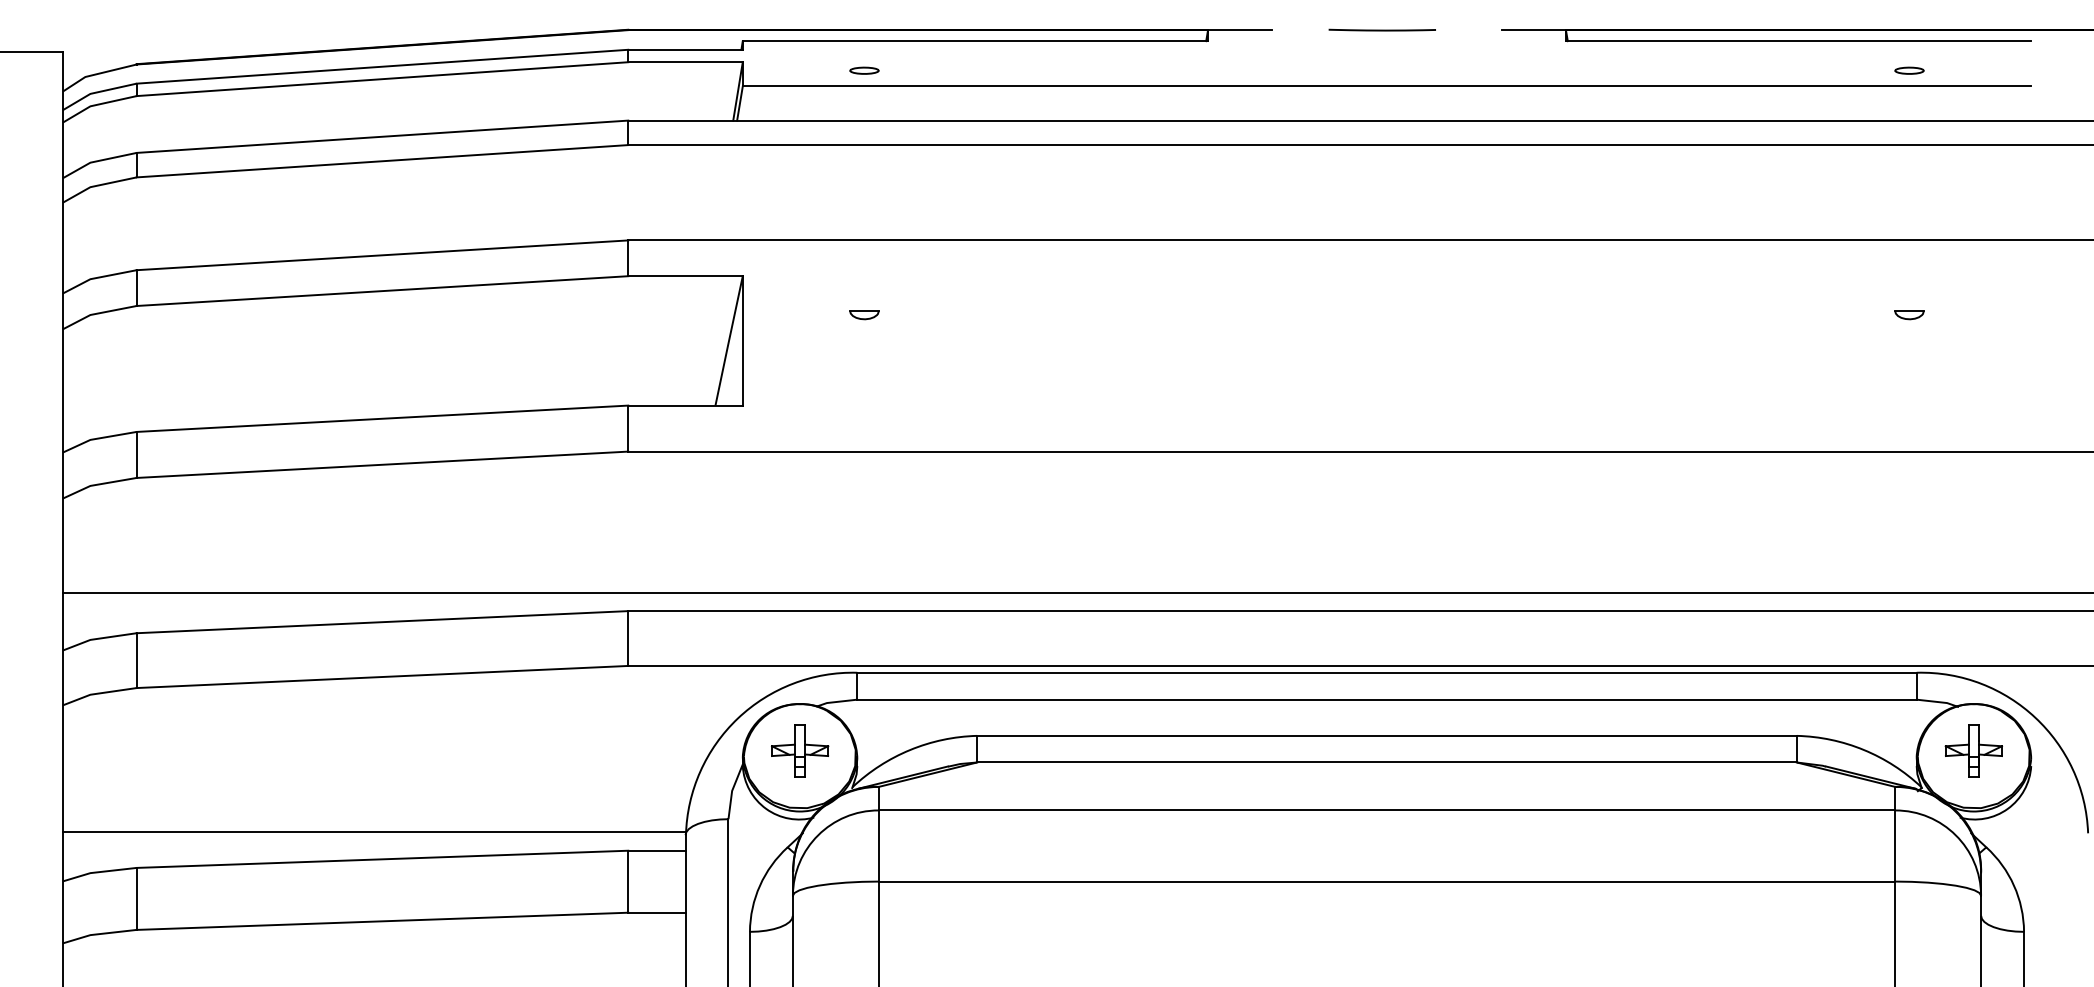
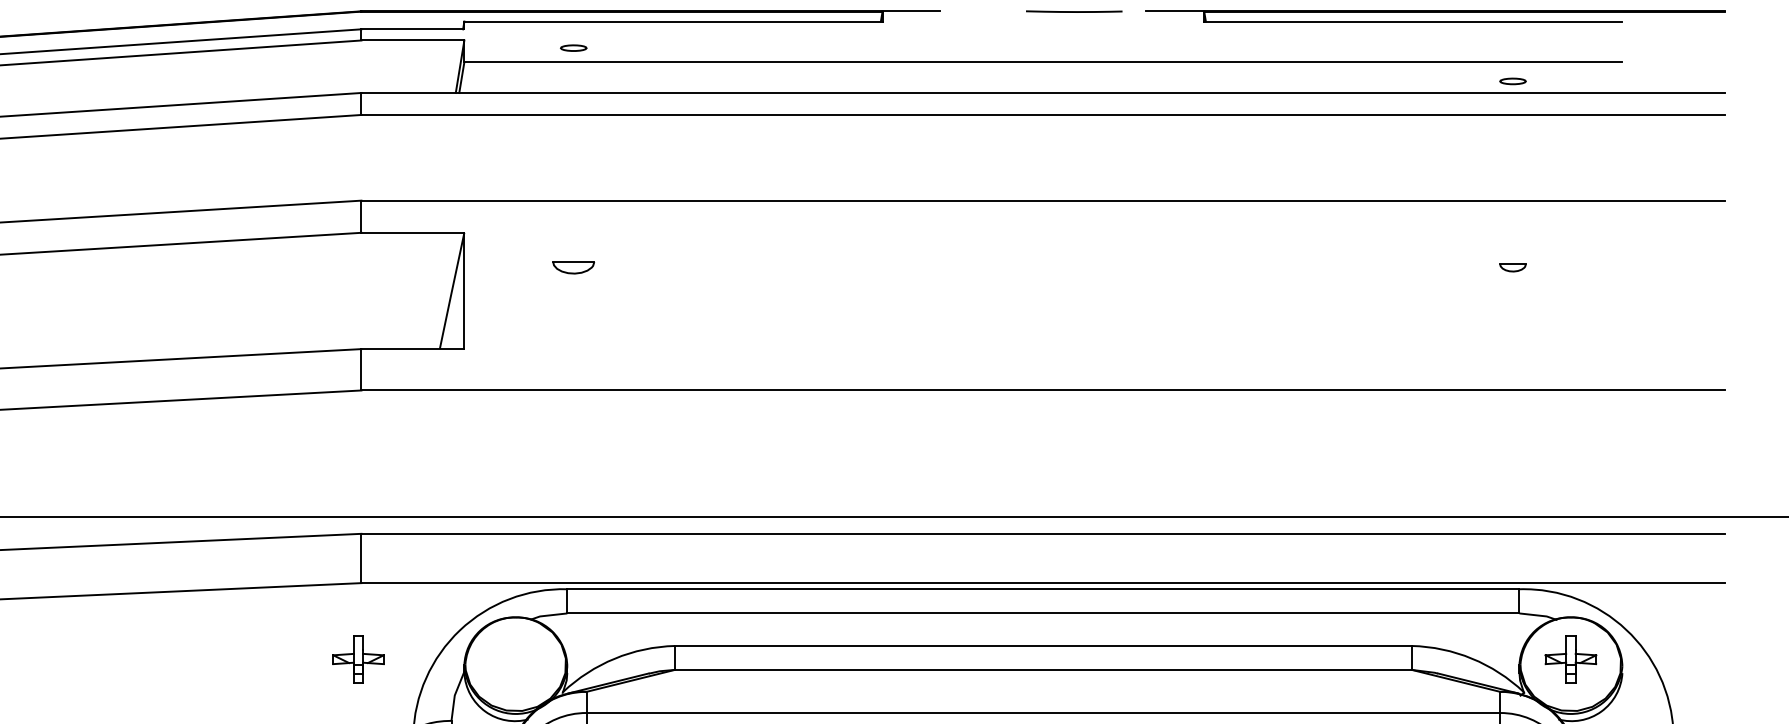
line: (1381, 29) -> (1073, 11), moved
part: (1909, 70) -> (1513, 81), moved
part: (864, 315) -> (573, 268), size x1.6
part: (800, 750) -> (358, 659), moved

